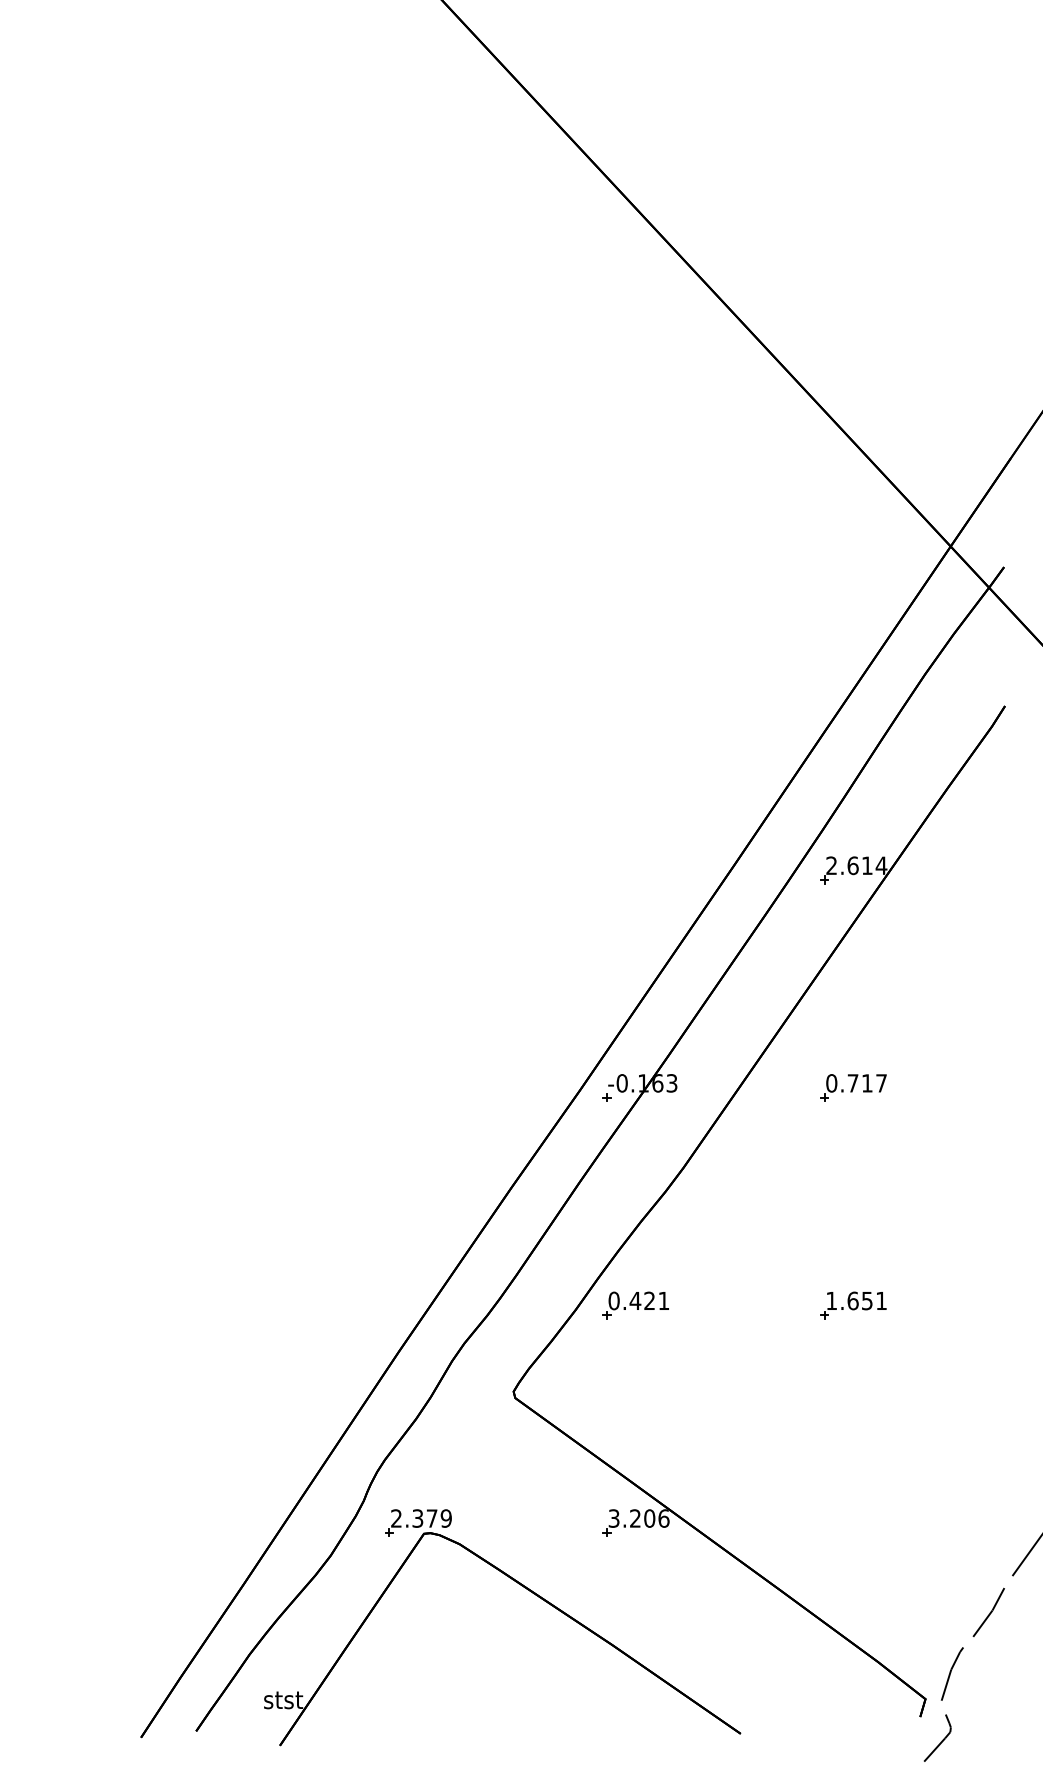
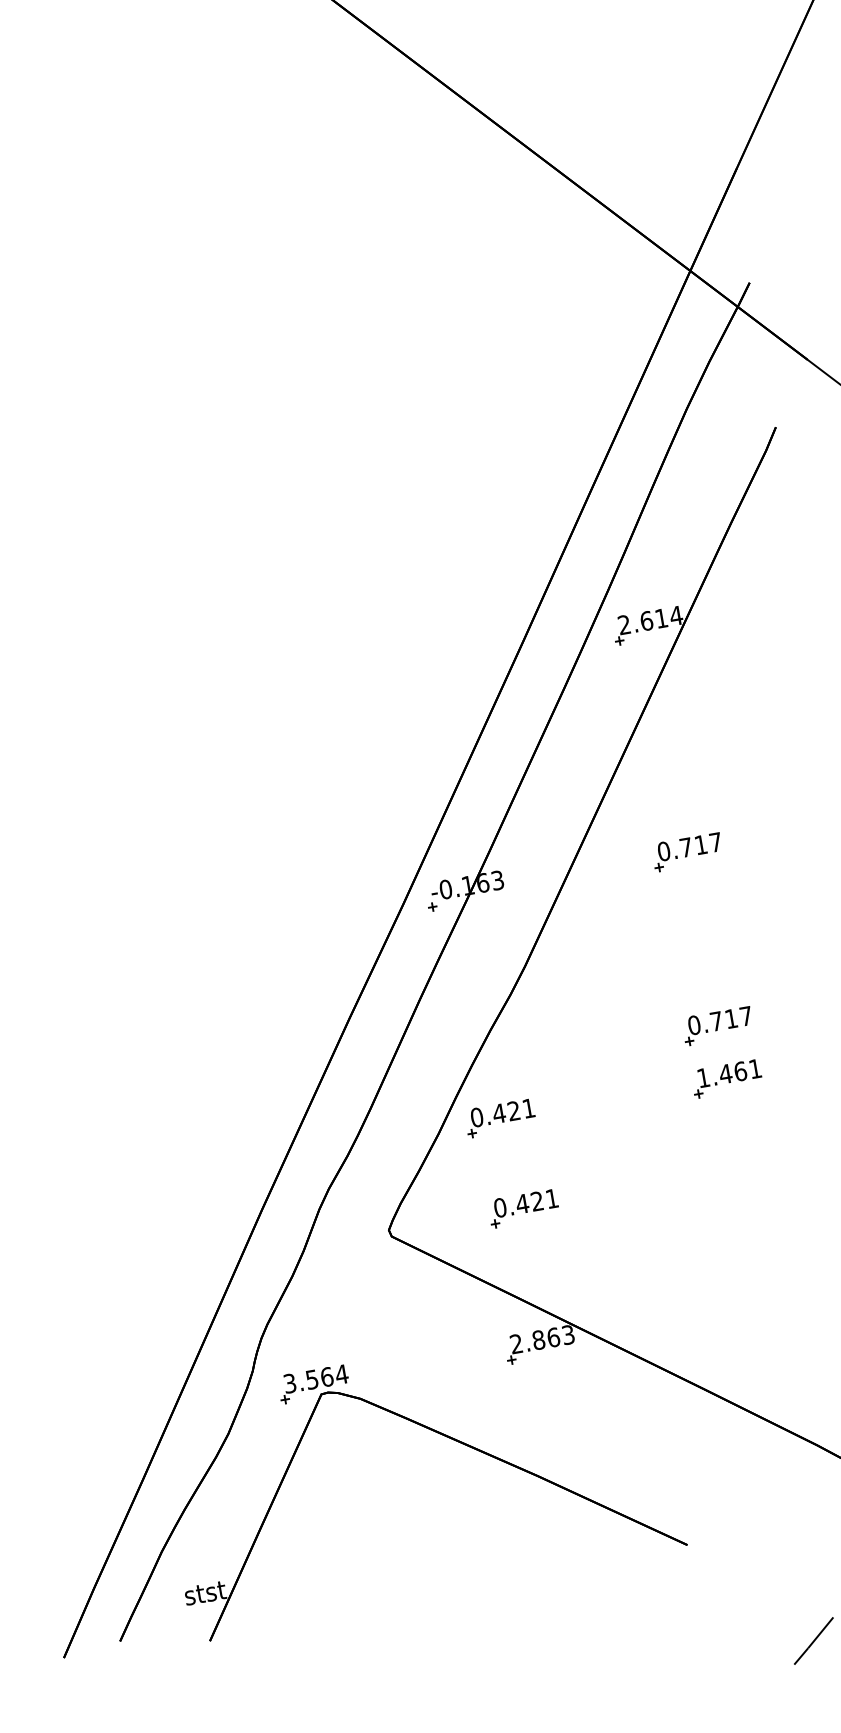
part: (853, 1254) -> (717, 1025), added
text: (859, 1300) -> (732, 1072), 1.651 -> 1.461
part: (642, 1393) -> (523, 1208), added
text: (421, 1518) -> (316, 1378), 2.379 -> 3.564
text: (638, 1518) -> (541, 1339), 3.206 -> 2.863

